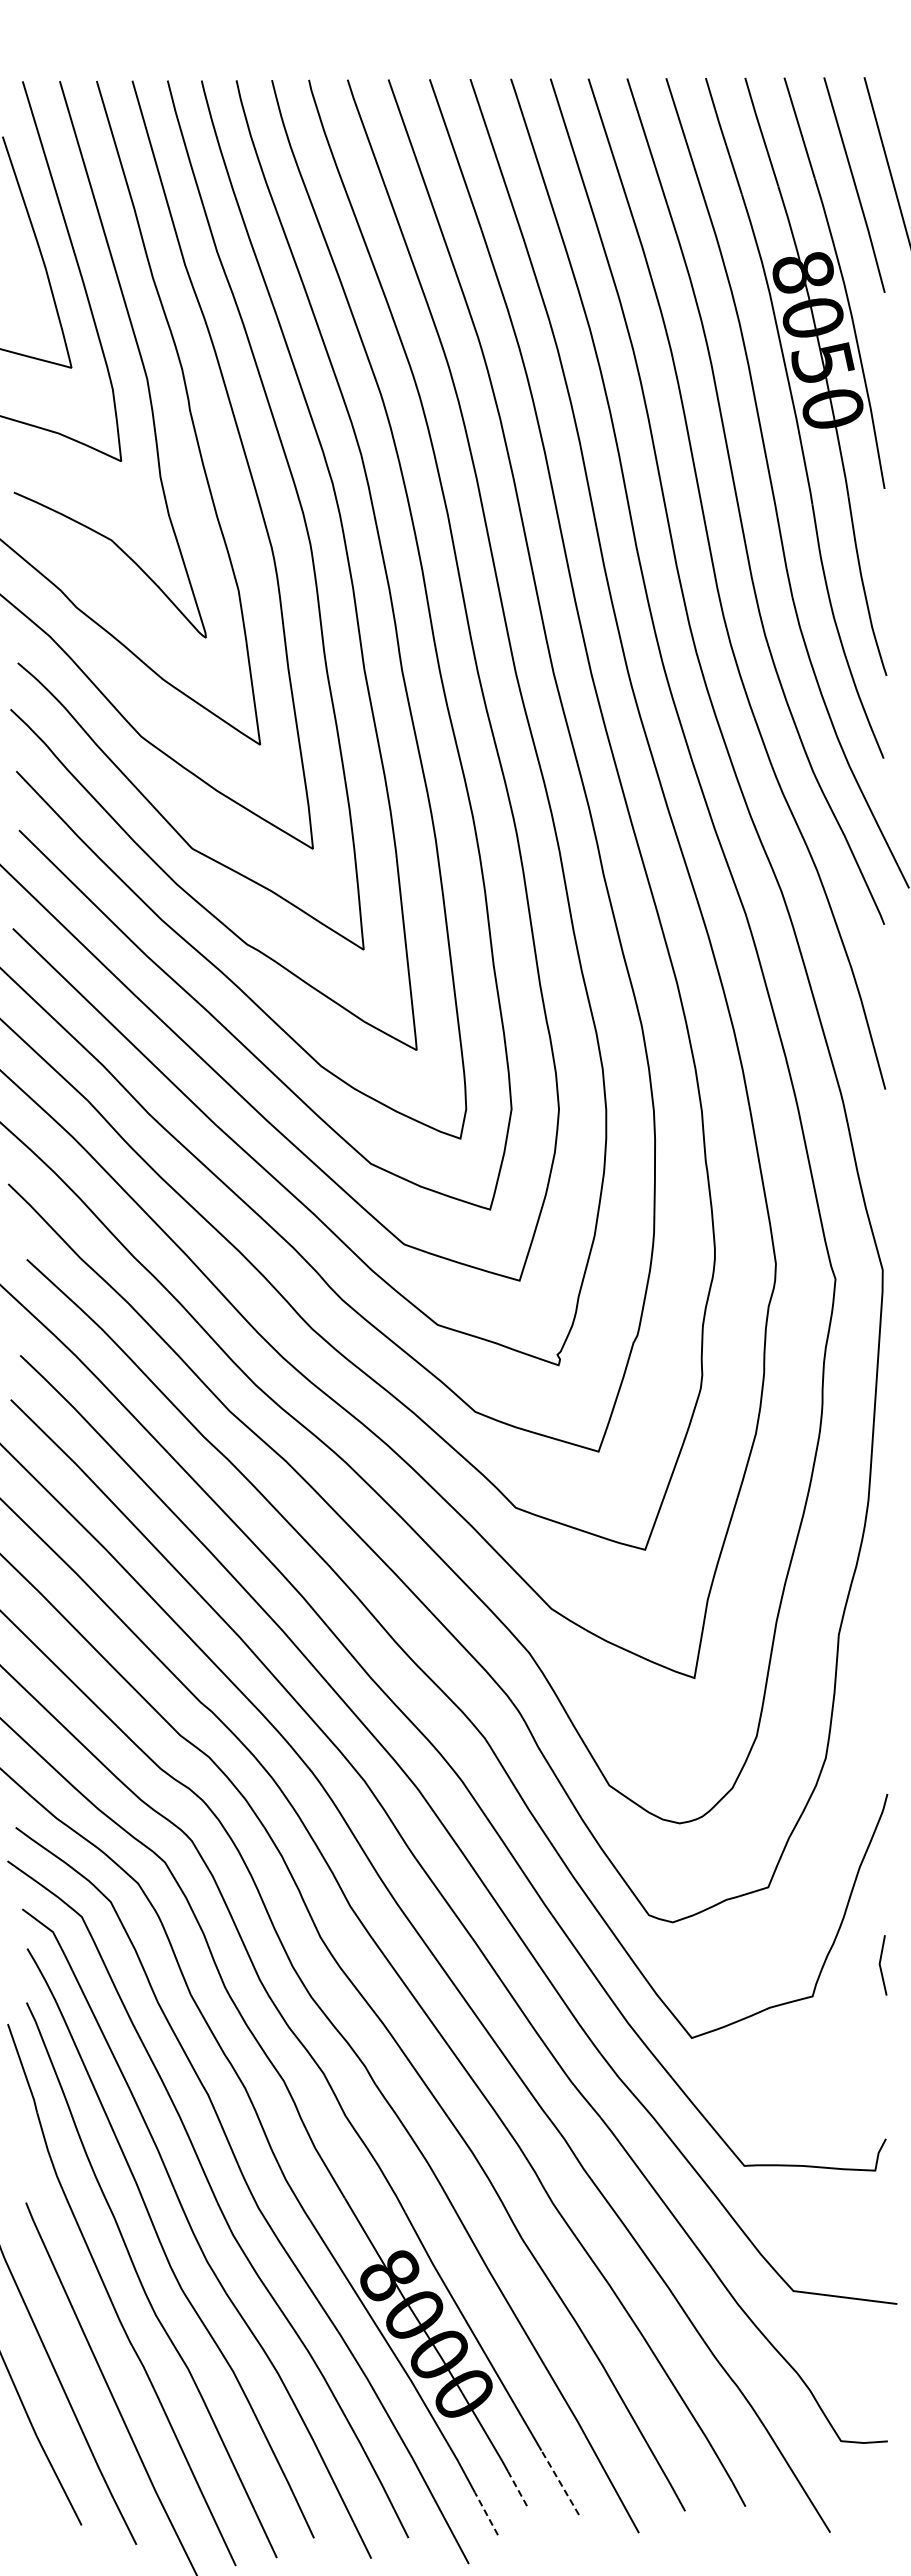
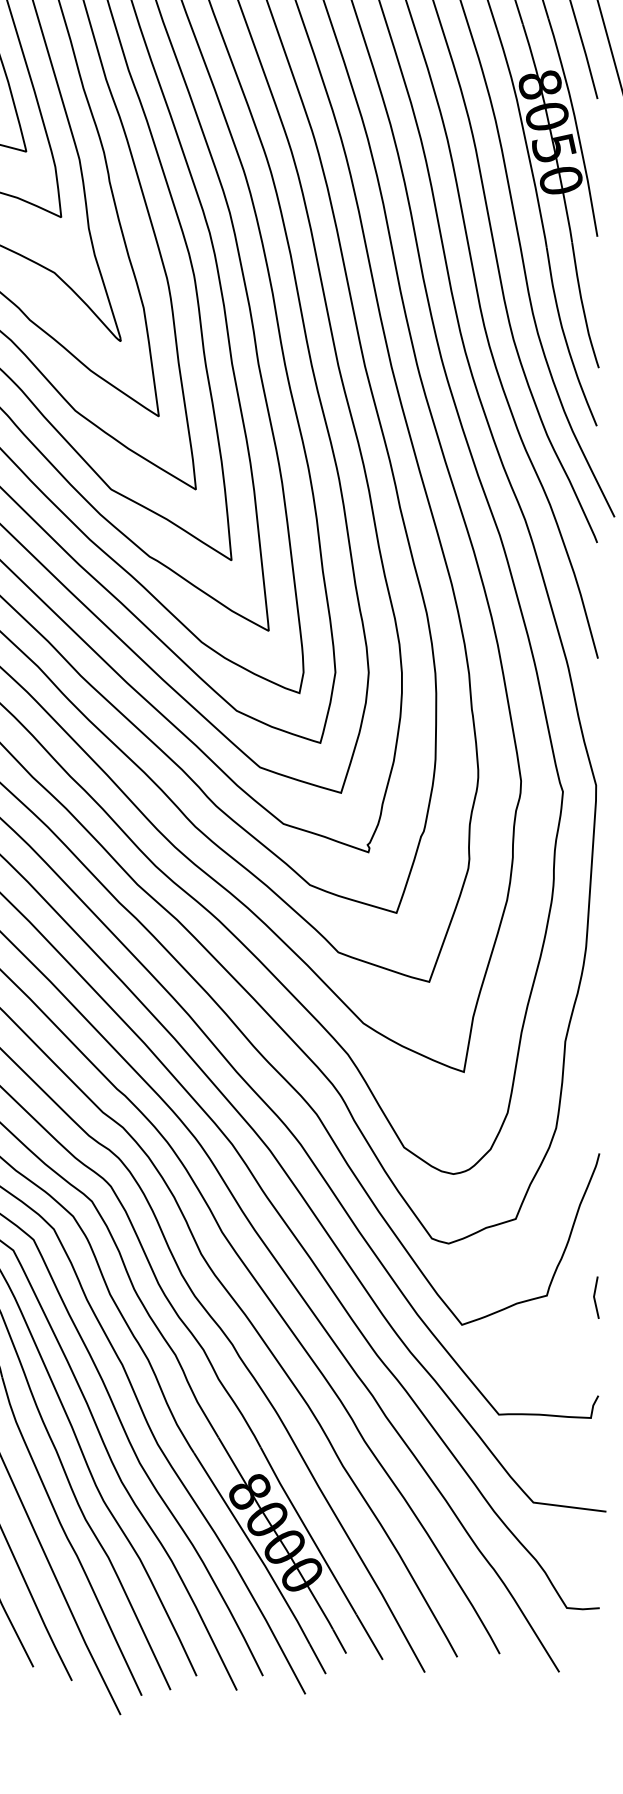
line: (881, 1966) -> (595, 1298), moved
line: (560, 2482) -> (369, 1637), dashed -> solid
line: (517, 2488) -> (339, 1641), dashed -> solid
line: (486, 2513) -> (317, 1658), dashed -> solid

